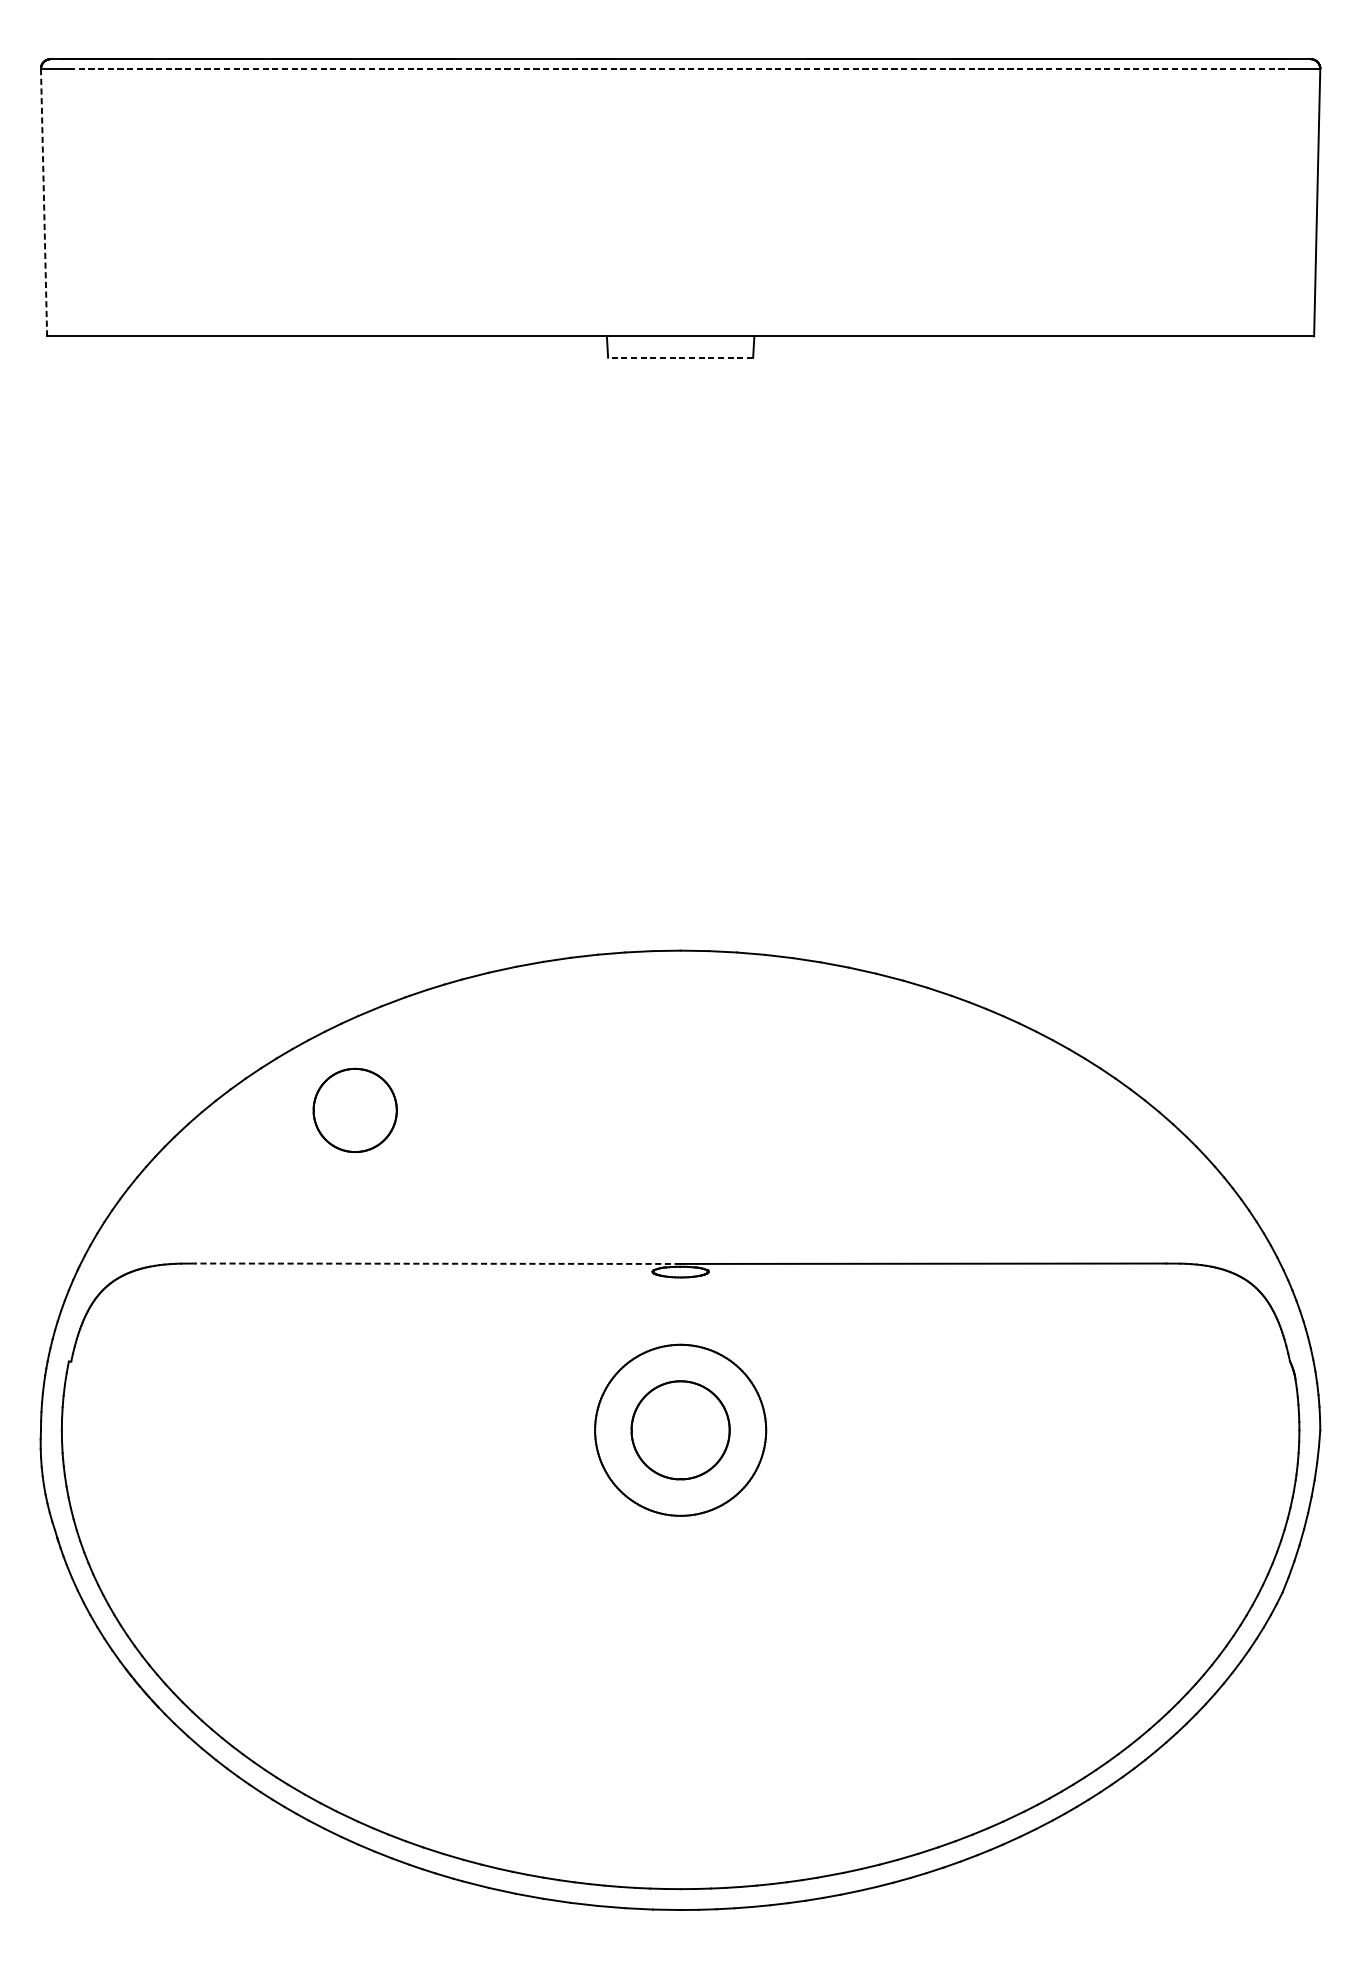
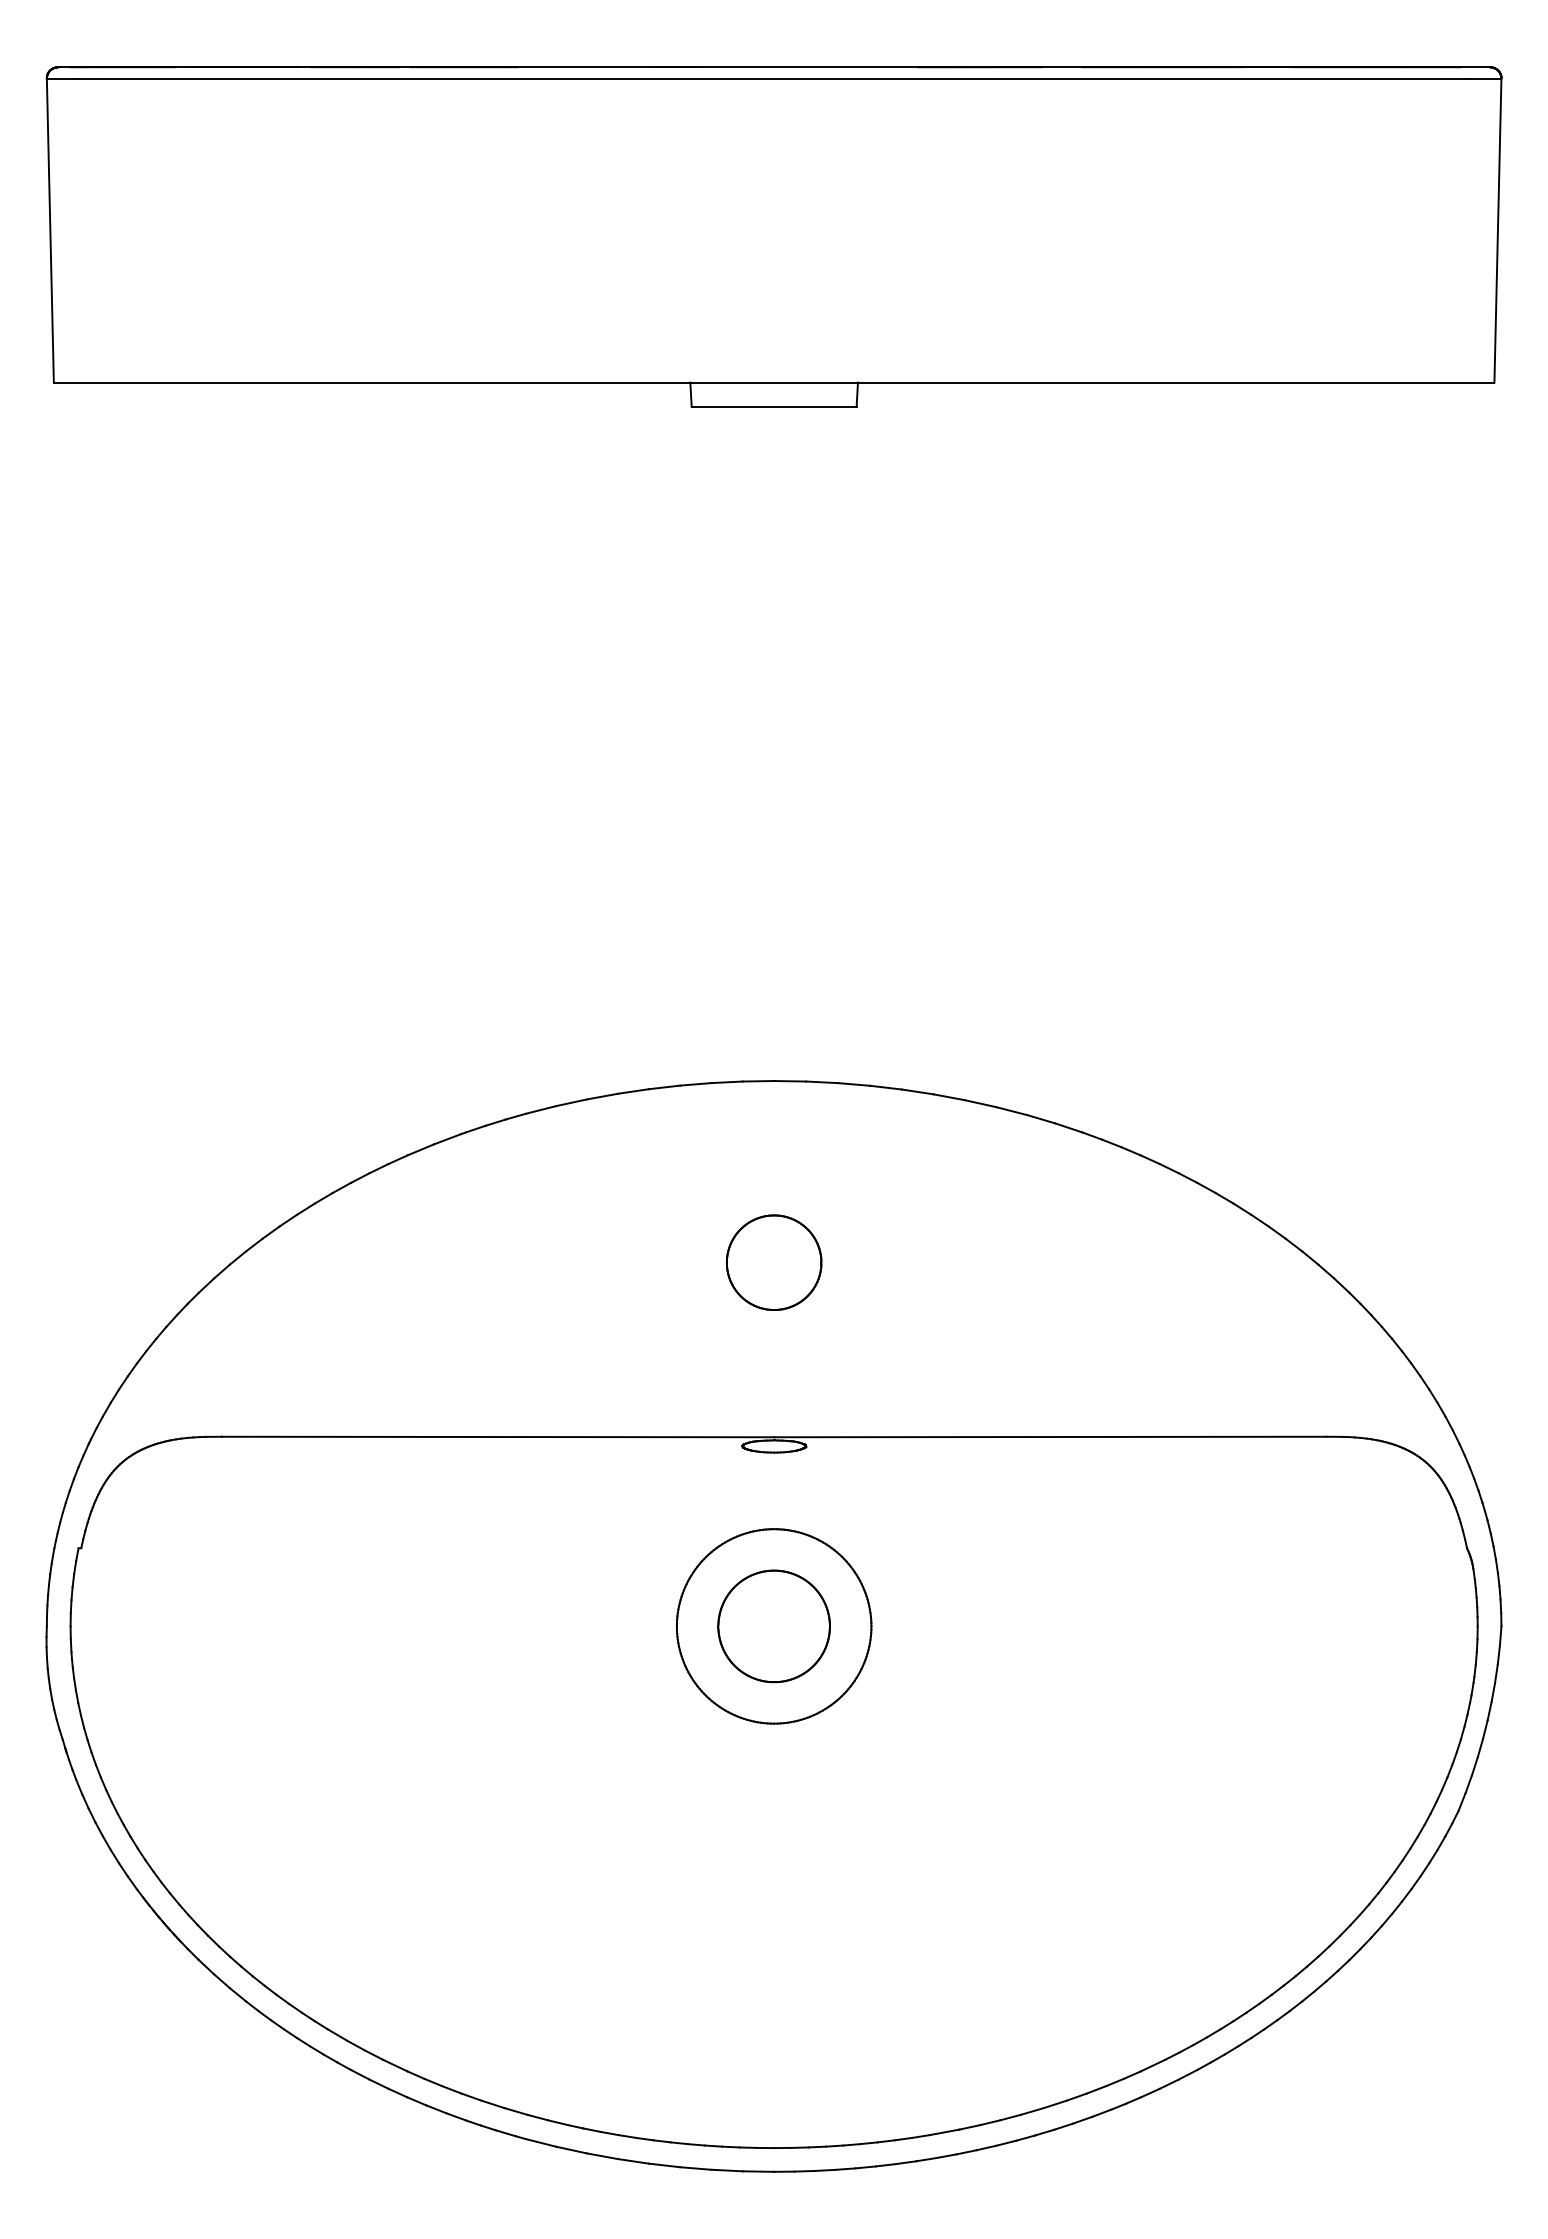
line: (680, 68) -> (774, 78), dashed -> solid
line: (44, 202) -> (50, 230), dashed -> solid
line: (680, 357) -> (773, 406), dashed -> solid
part: (354, 1110) -> (773, 1262), moved
line: (437, 1264) -> (497, 1437), dashed -> solid

